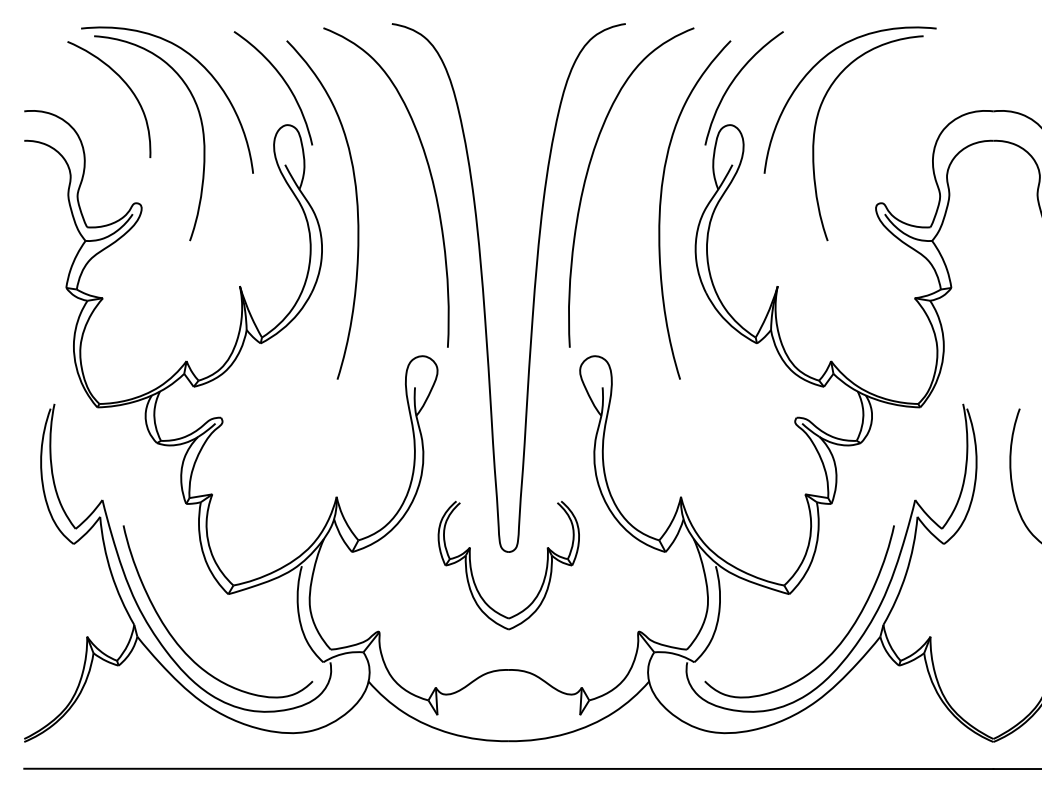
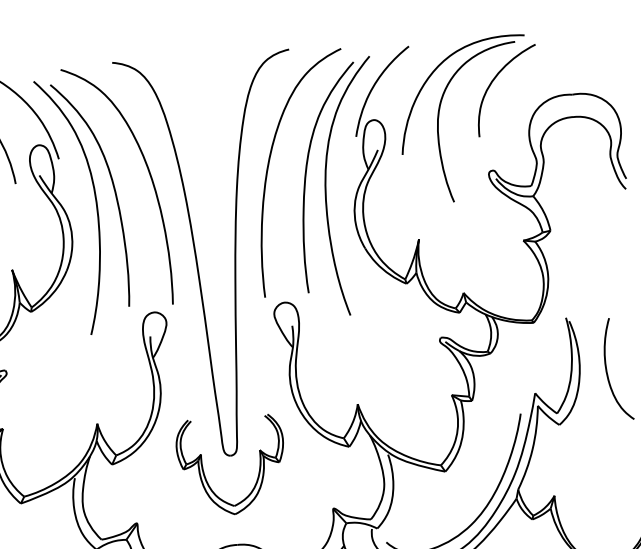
curve: (892, 84) -> (494, 80), added
curve: (636, 189) -> (306, 174), added
curve: (381, 190) -> (113, 189), added

